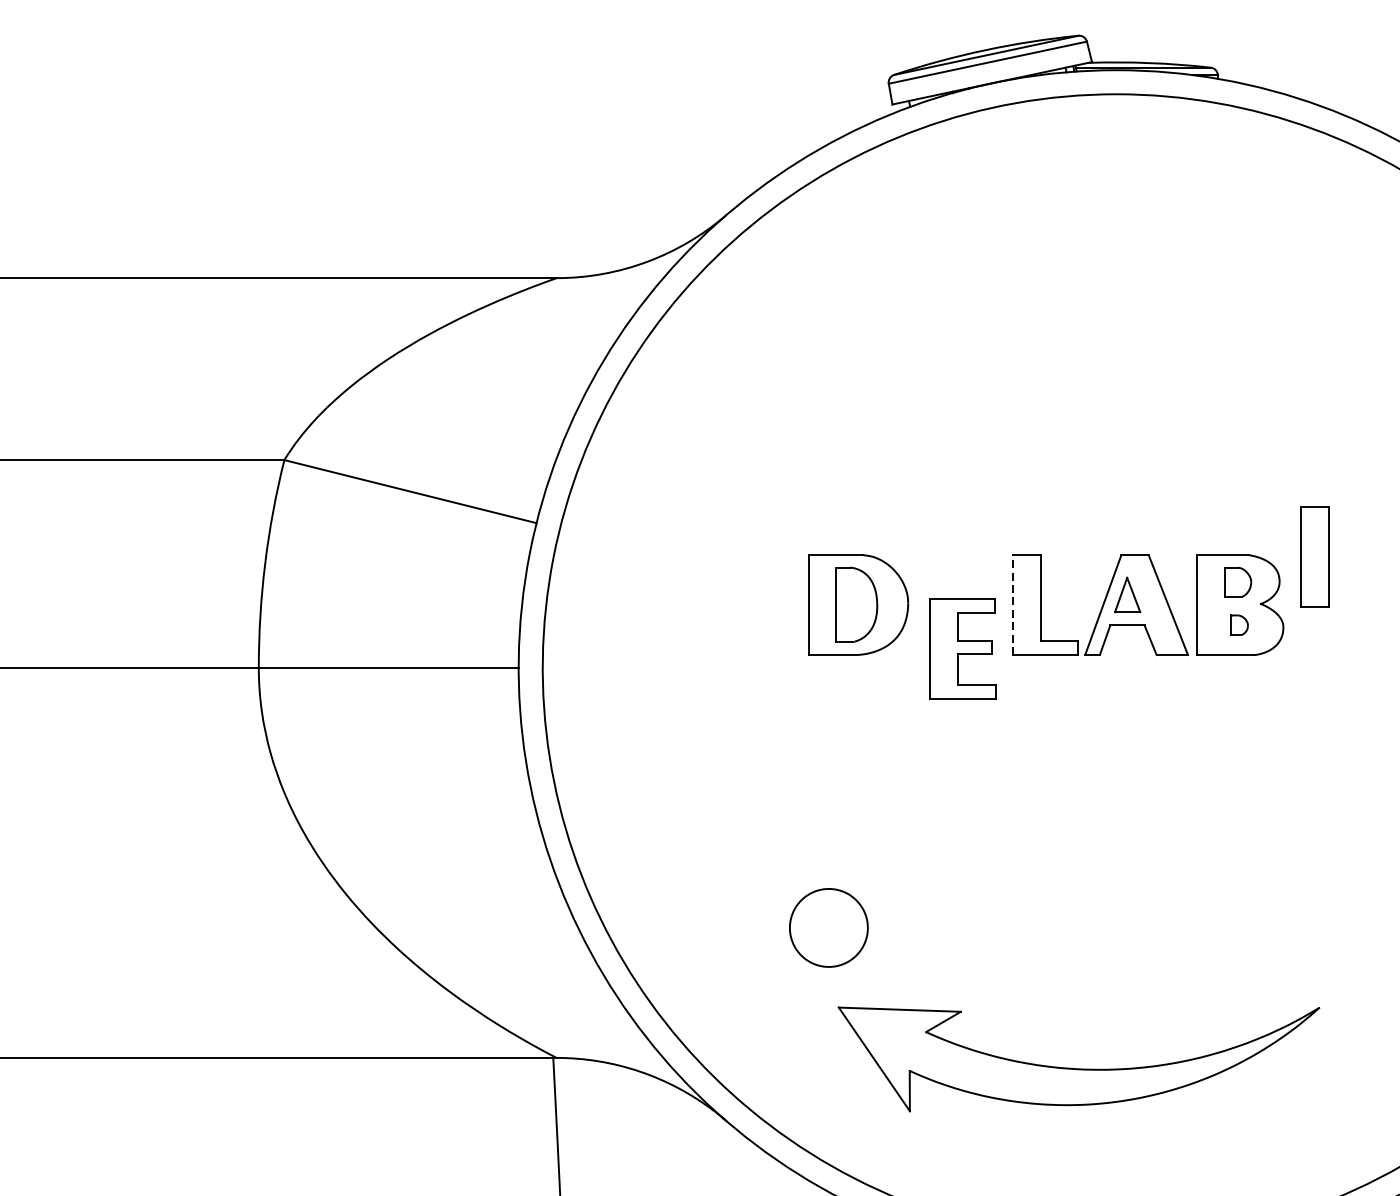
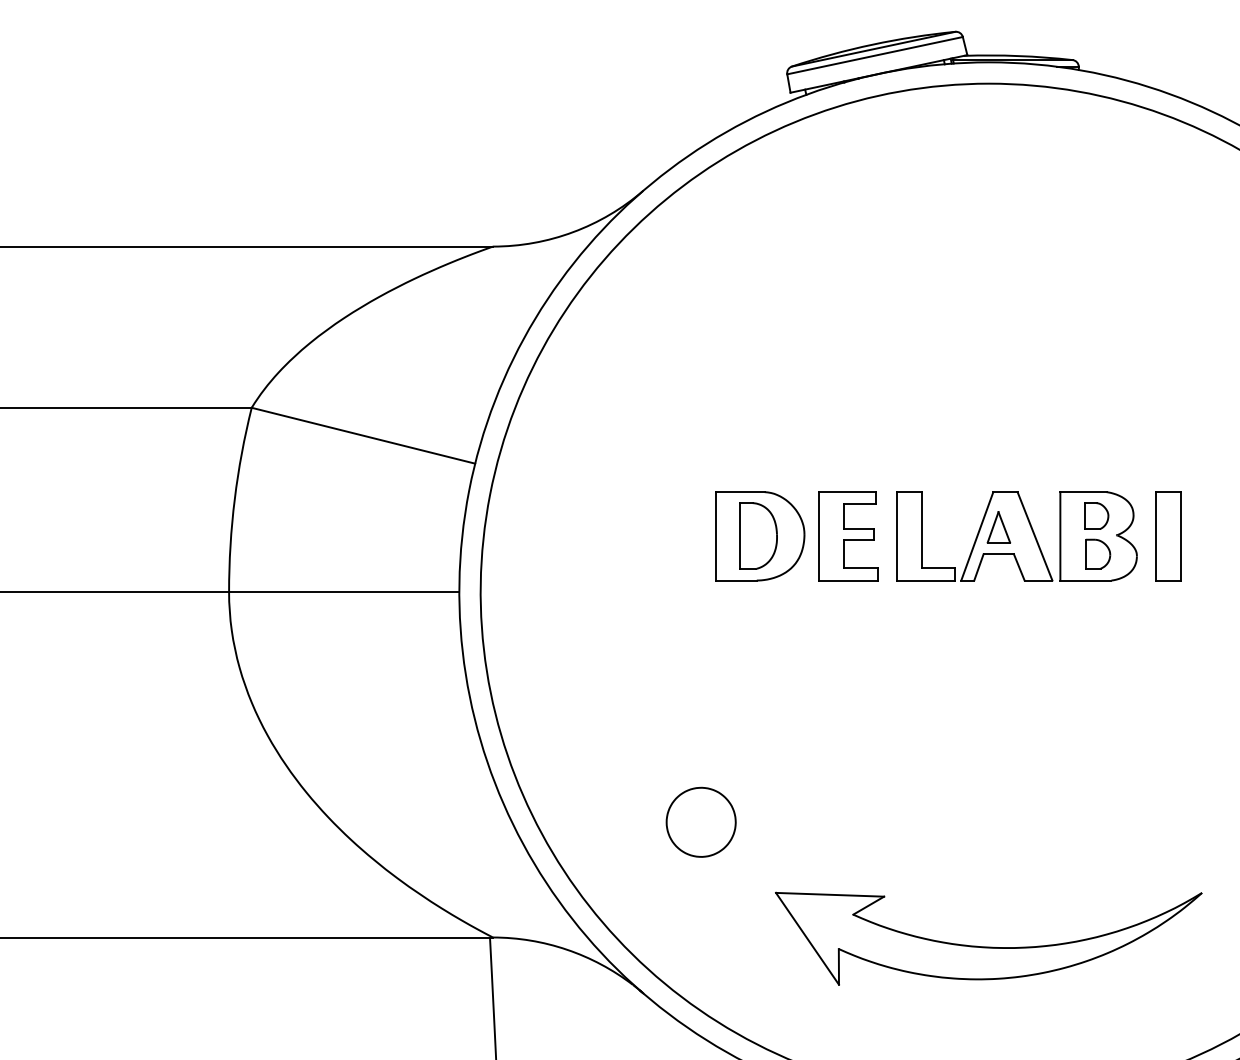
part: (1314, 556) -> (1168, 536), moved
line: (1012, 604) -> (896, 535), dashed -> solid
part: (1240, 624) -> (1098, 553), size x1.67
part: (963, 649) -> (848, 536), moved
part: (828, 926) -> (700, 821), moved
part: (1078, 1068) -> (988, 946), moved

